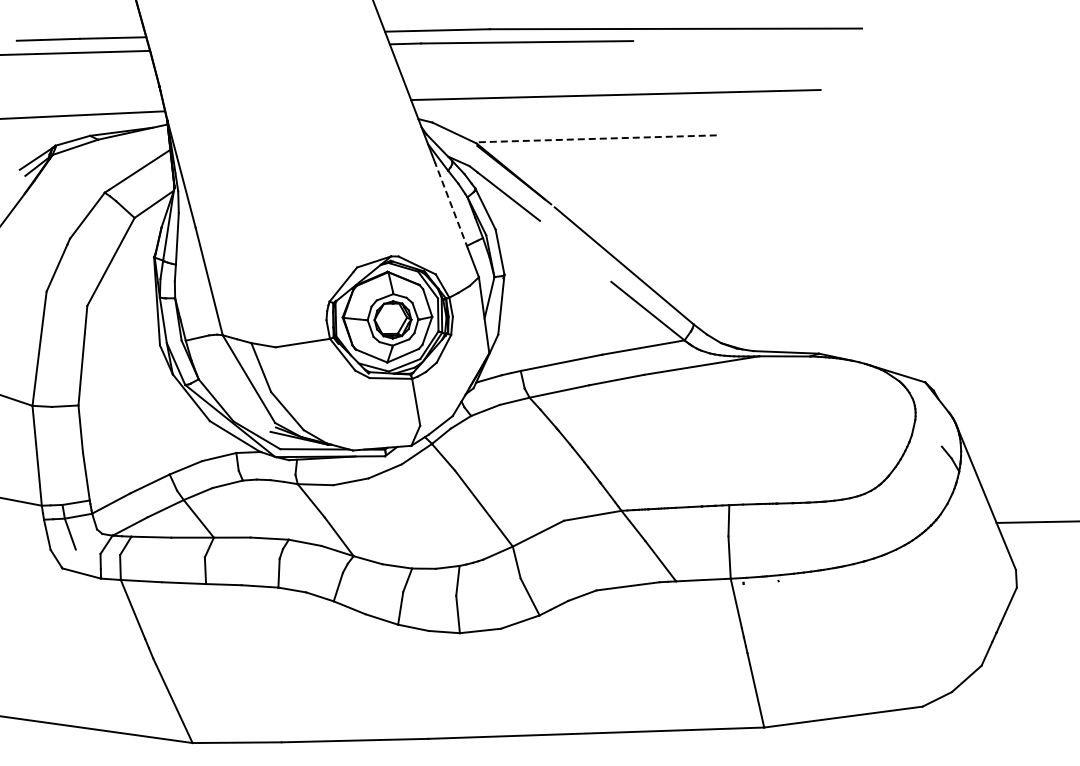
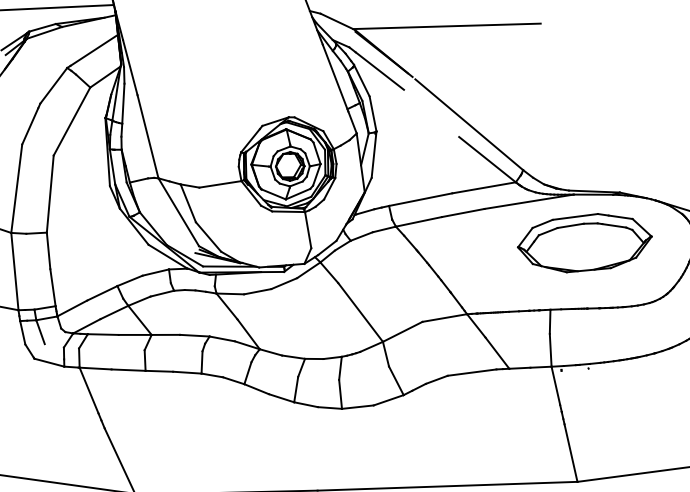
line: (595, 138) -> (446, 26), dashed -> solid
line: (451, 205) -> (335, 77), dashed -> solid
part: (773, 418) -> (584, 242), added

